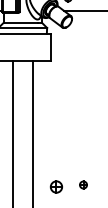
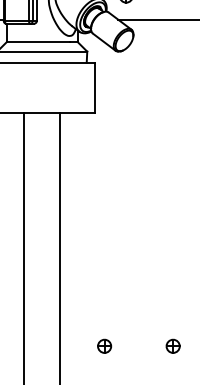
part: (83, 184) -> (173, 345), moved
part: (56, 186) -> (104, 345), size x0.62

